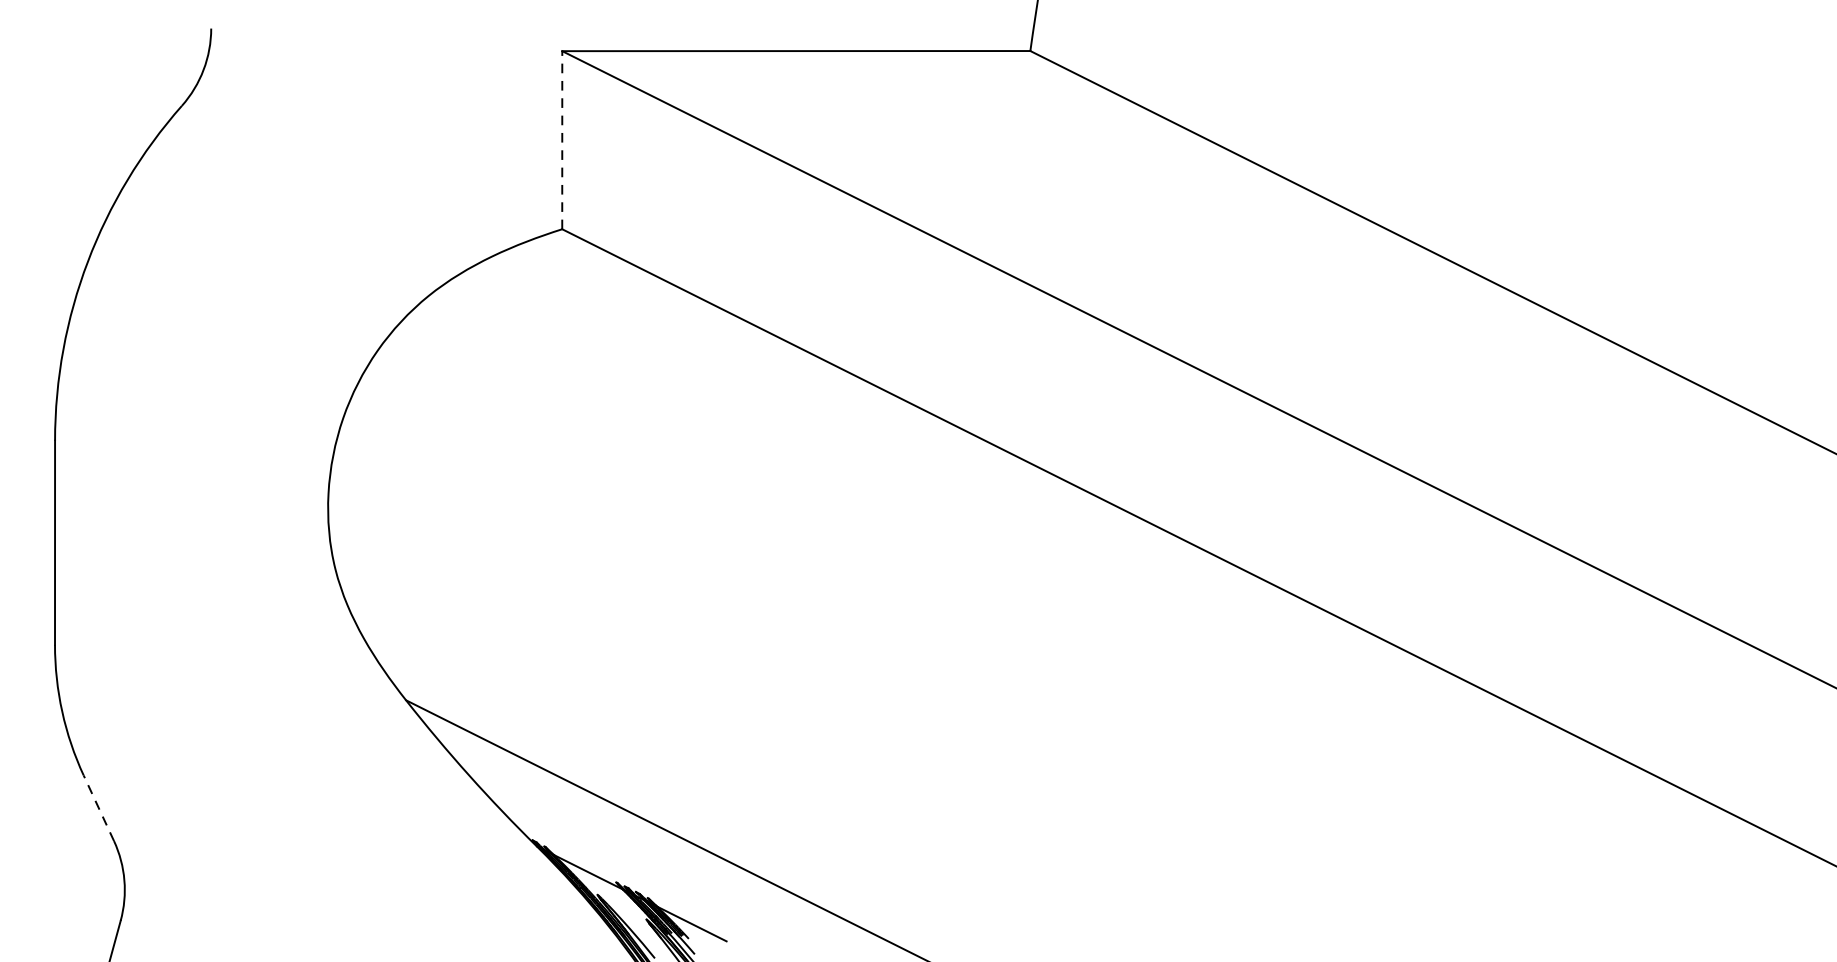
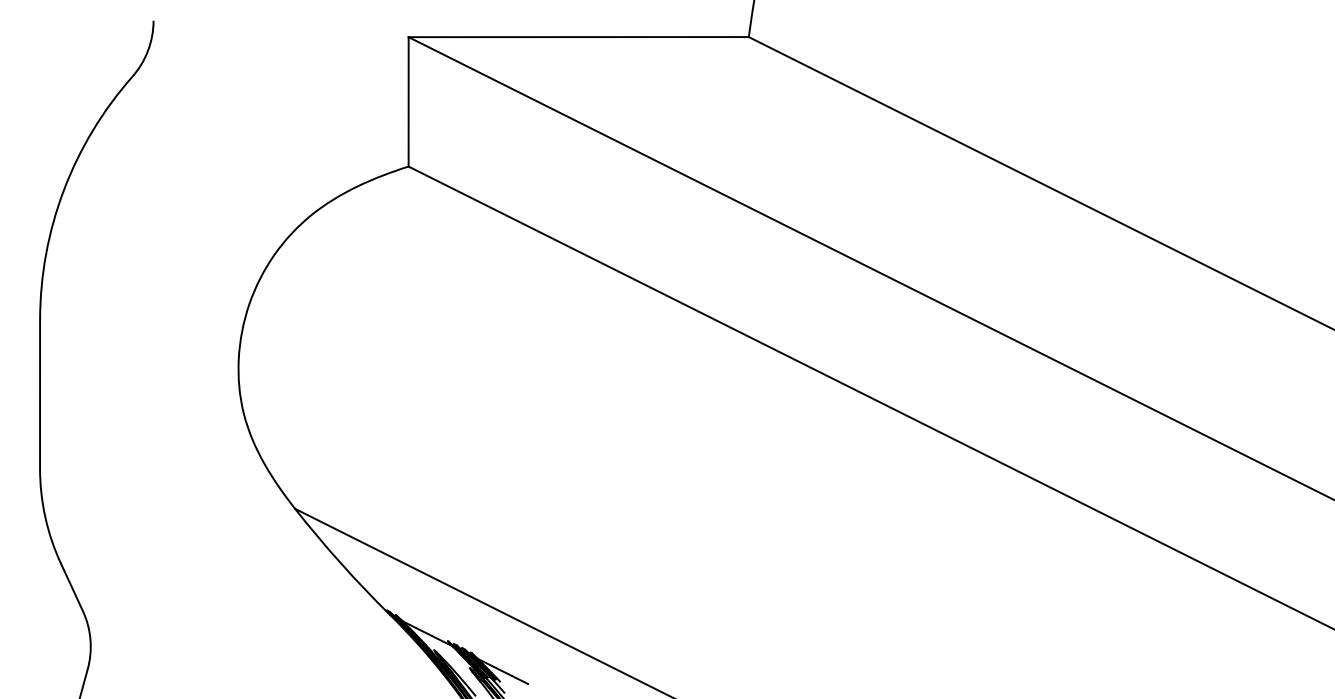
line: (562, 139) -> (408, 101), dashed -> solid
line: (98, 807) -> (71, 586), dashed -> solid

